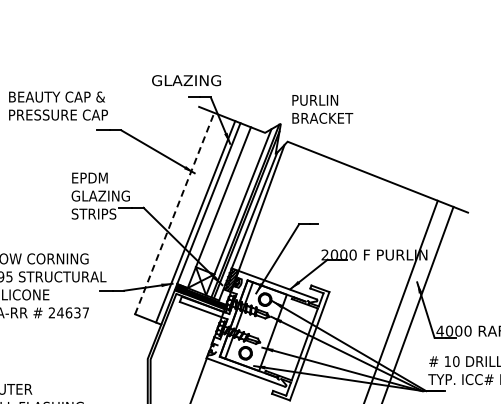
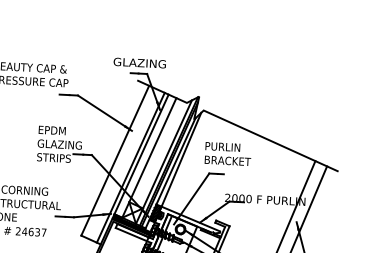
text: (186, 80) -> (139, 62), moved
text: (322, 109) -> (228, 154), moved
line: (174, 213) -> (115, 160), dashed -> solid

